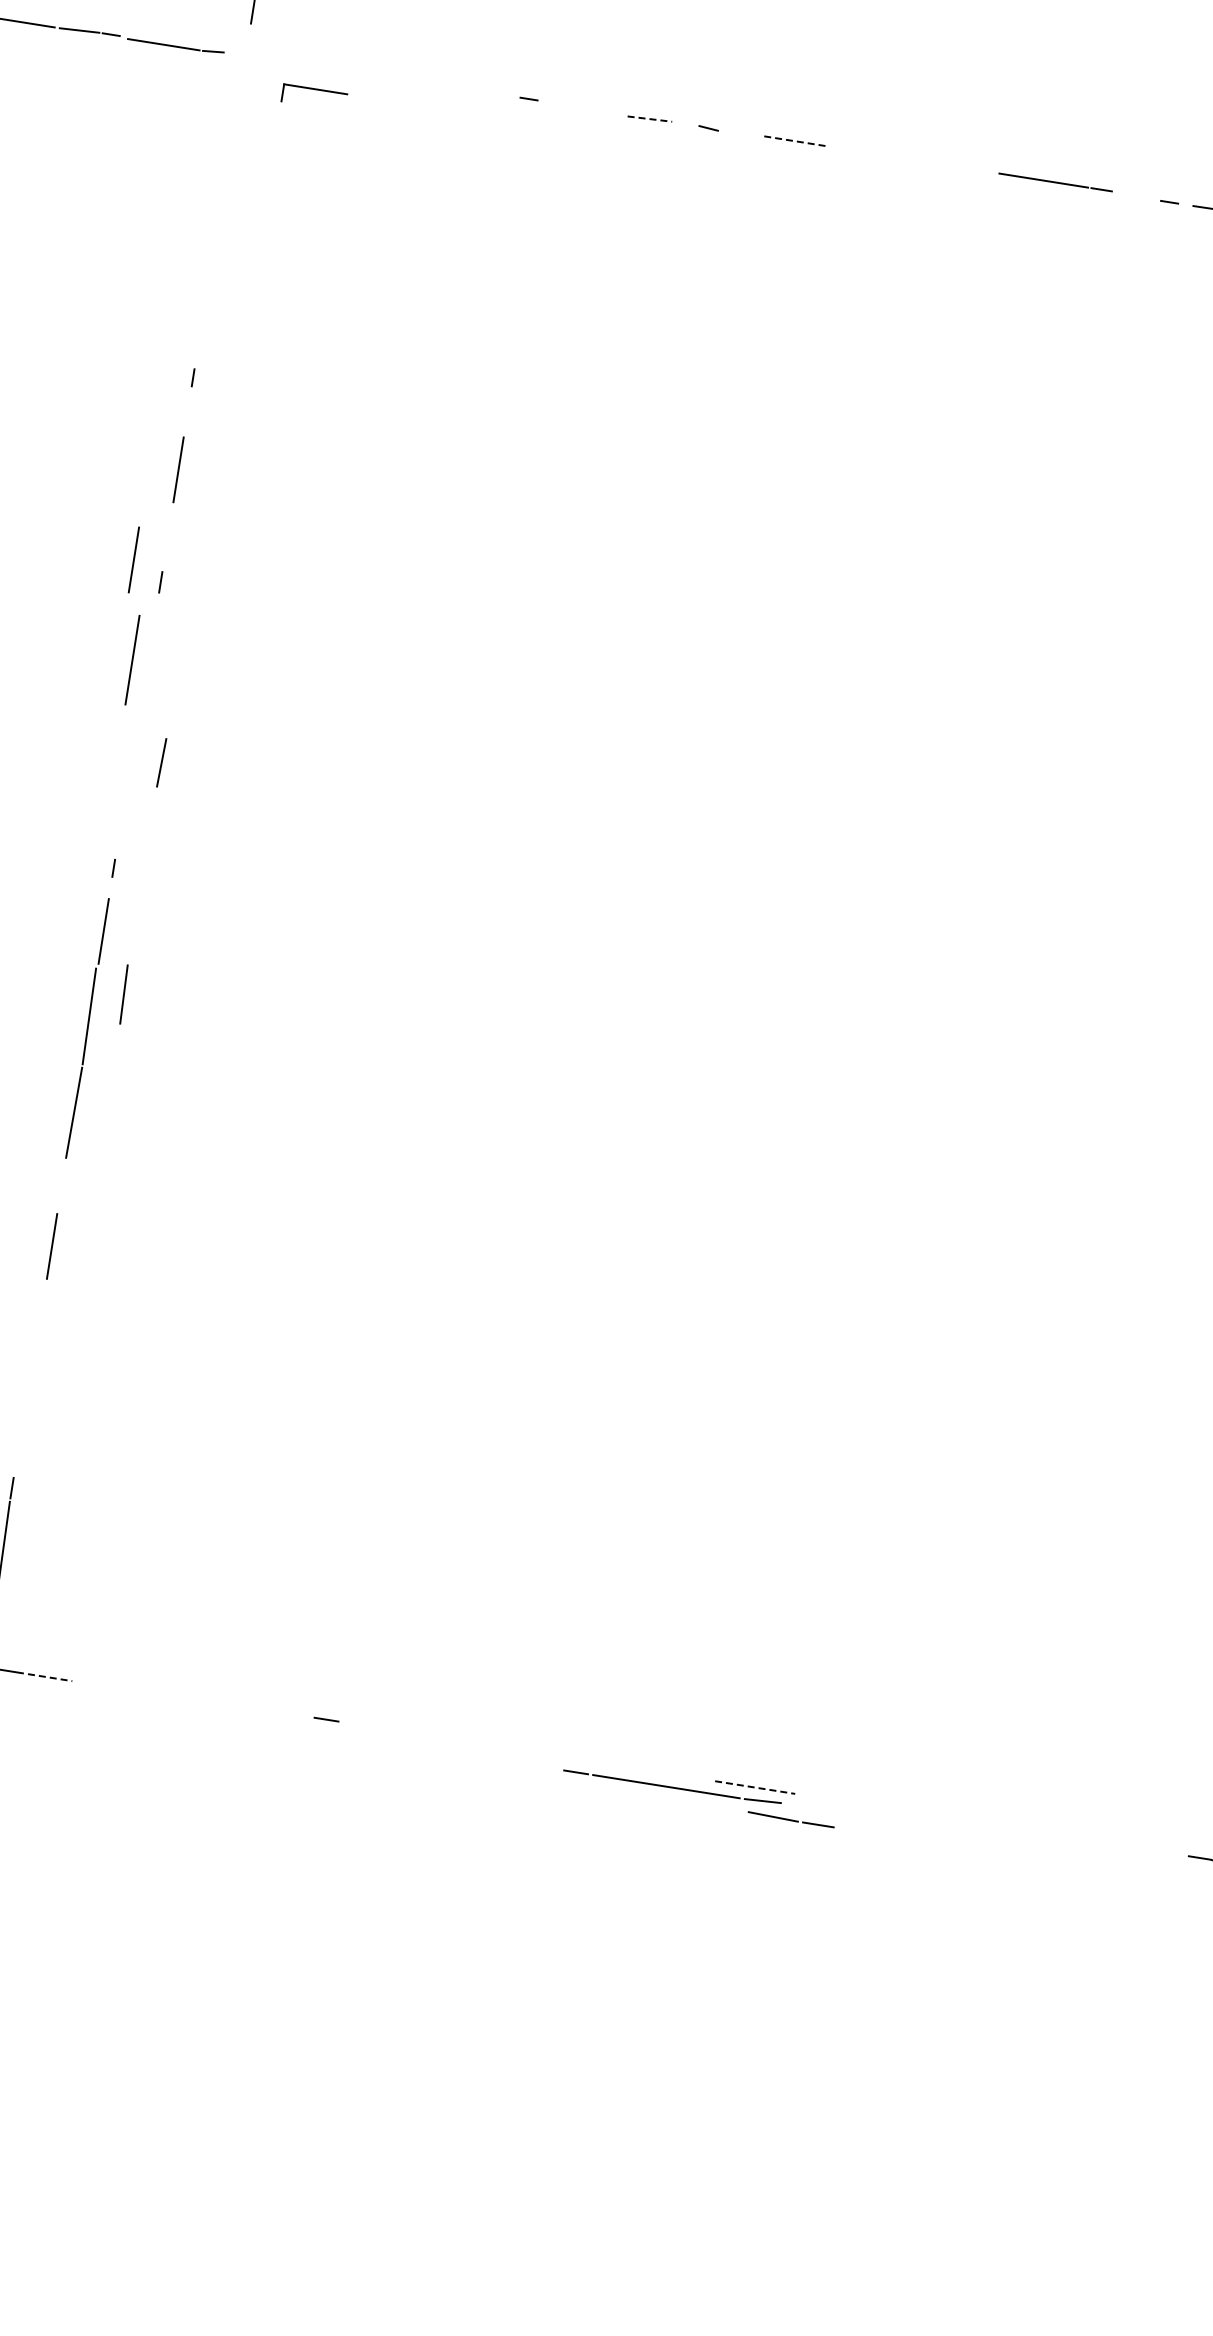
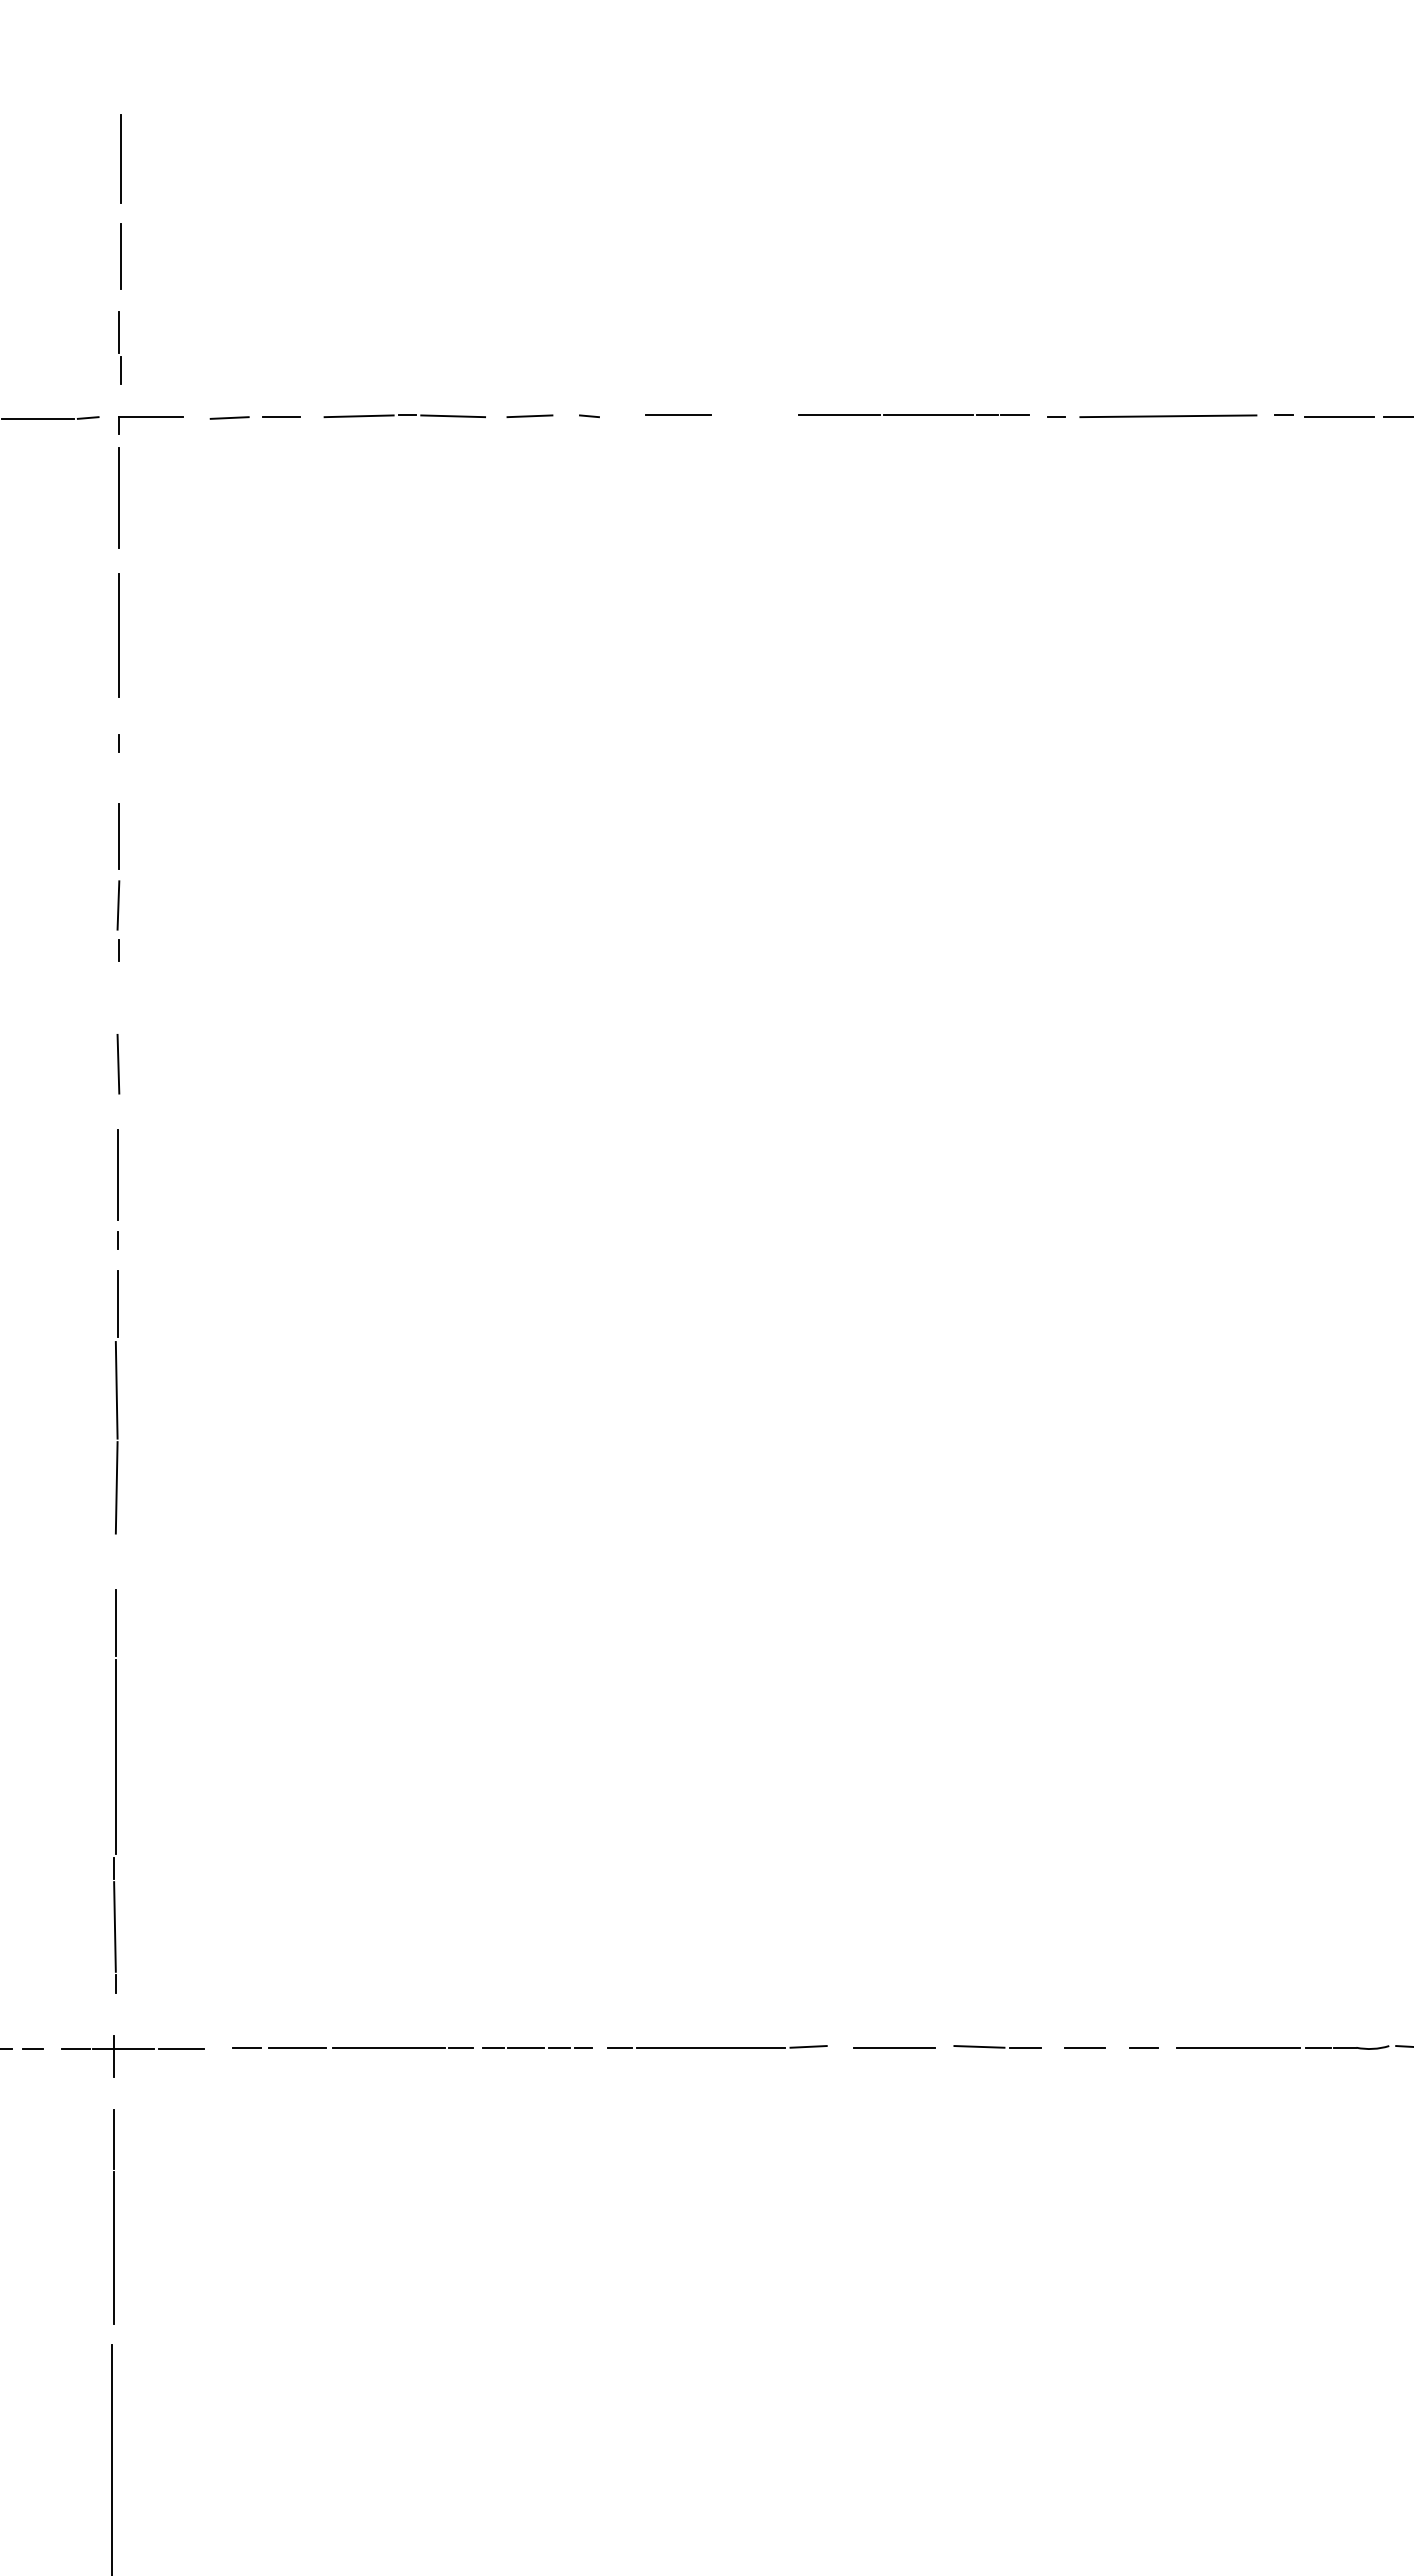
line: (352, 73) -> (229, 417), added
line: (404, 80) -> (281, 416), added
part: (314, 89) -> (150, 417), moved
line: (480, 92) -> (358, 416), added
line: (574, 107) -> (453, 416), added
line: (650, 119) -> (530, 416), dashed -> solid
line: (231, 136) -> (119, 498), added
line: (796, 141) -> (678, 415), dashed -> solid
line: (955, 166) -> (839, 415), added
line: (1128, 194) -> (1014, 415), added
line: (210, 271) -> (119, 635), added
line: (133, 559) -> (88, 932), removed
line: (132, 660) -> (117, 1174), moved
line: (161, 762) -> (118, 905), moved
line: (123, 994) -> (118, 1064), moved
line: (30, 1377) -> (115, 1756), added
line: (50, 1677) -> (181, 2049), dashed -> solid
line: (114, 1685) -> (246, 2047), added
line: (165, 1693) -> (297, 2047), added
line: (256, 1708) -> (389, 2047), added
line: (402, 1731) -> (537, 2047), added
part: (672, 1786) -> (717, 2046), moved
line: (754, 1787) -> (894, 2047), dashed -> solid
line: (942, 1816) -> (1084, 2047), added
line: (791, 1819) -> (997, 2046), moved
line: (1001, 1826) -> (1144, 2047), added
line: (1094, 1841) -> (1238, 2047), added
line: (1173, 1853) -> (1318, 2047), added

